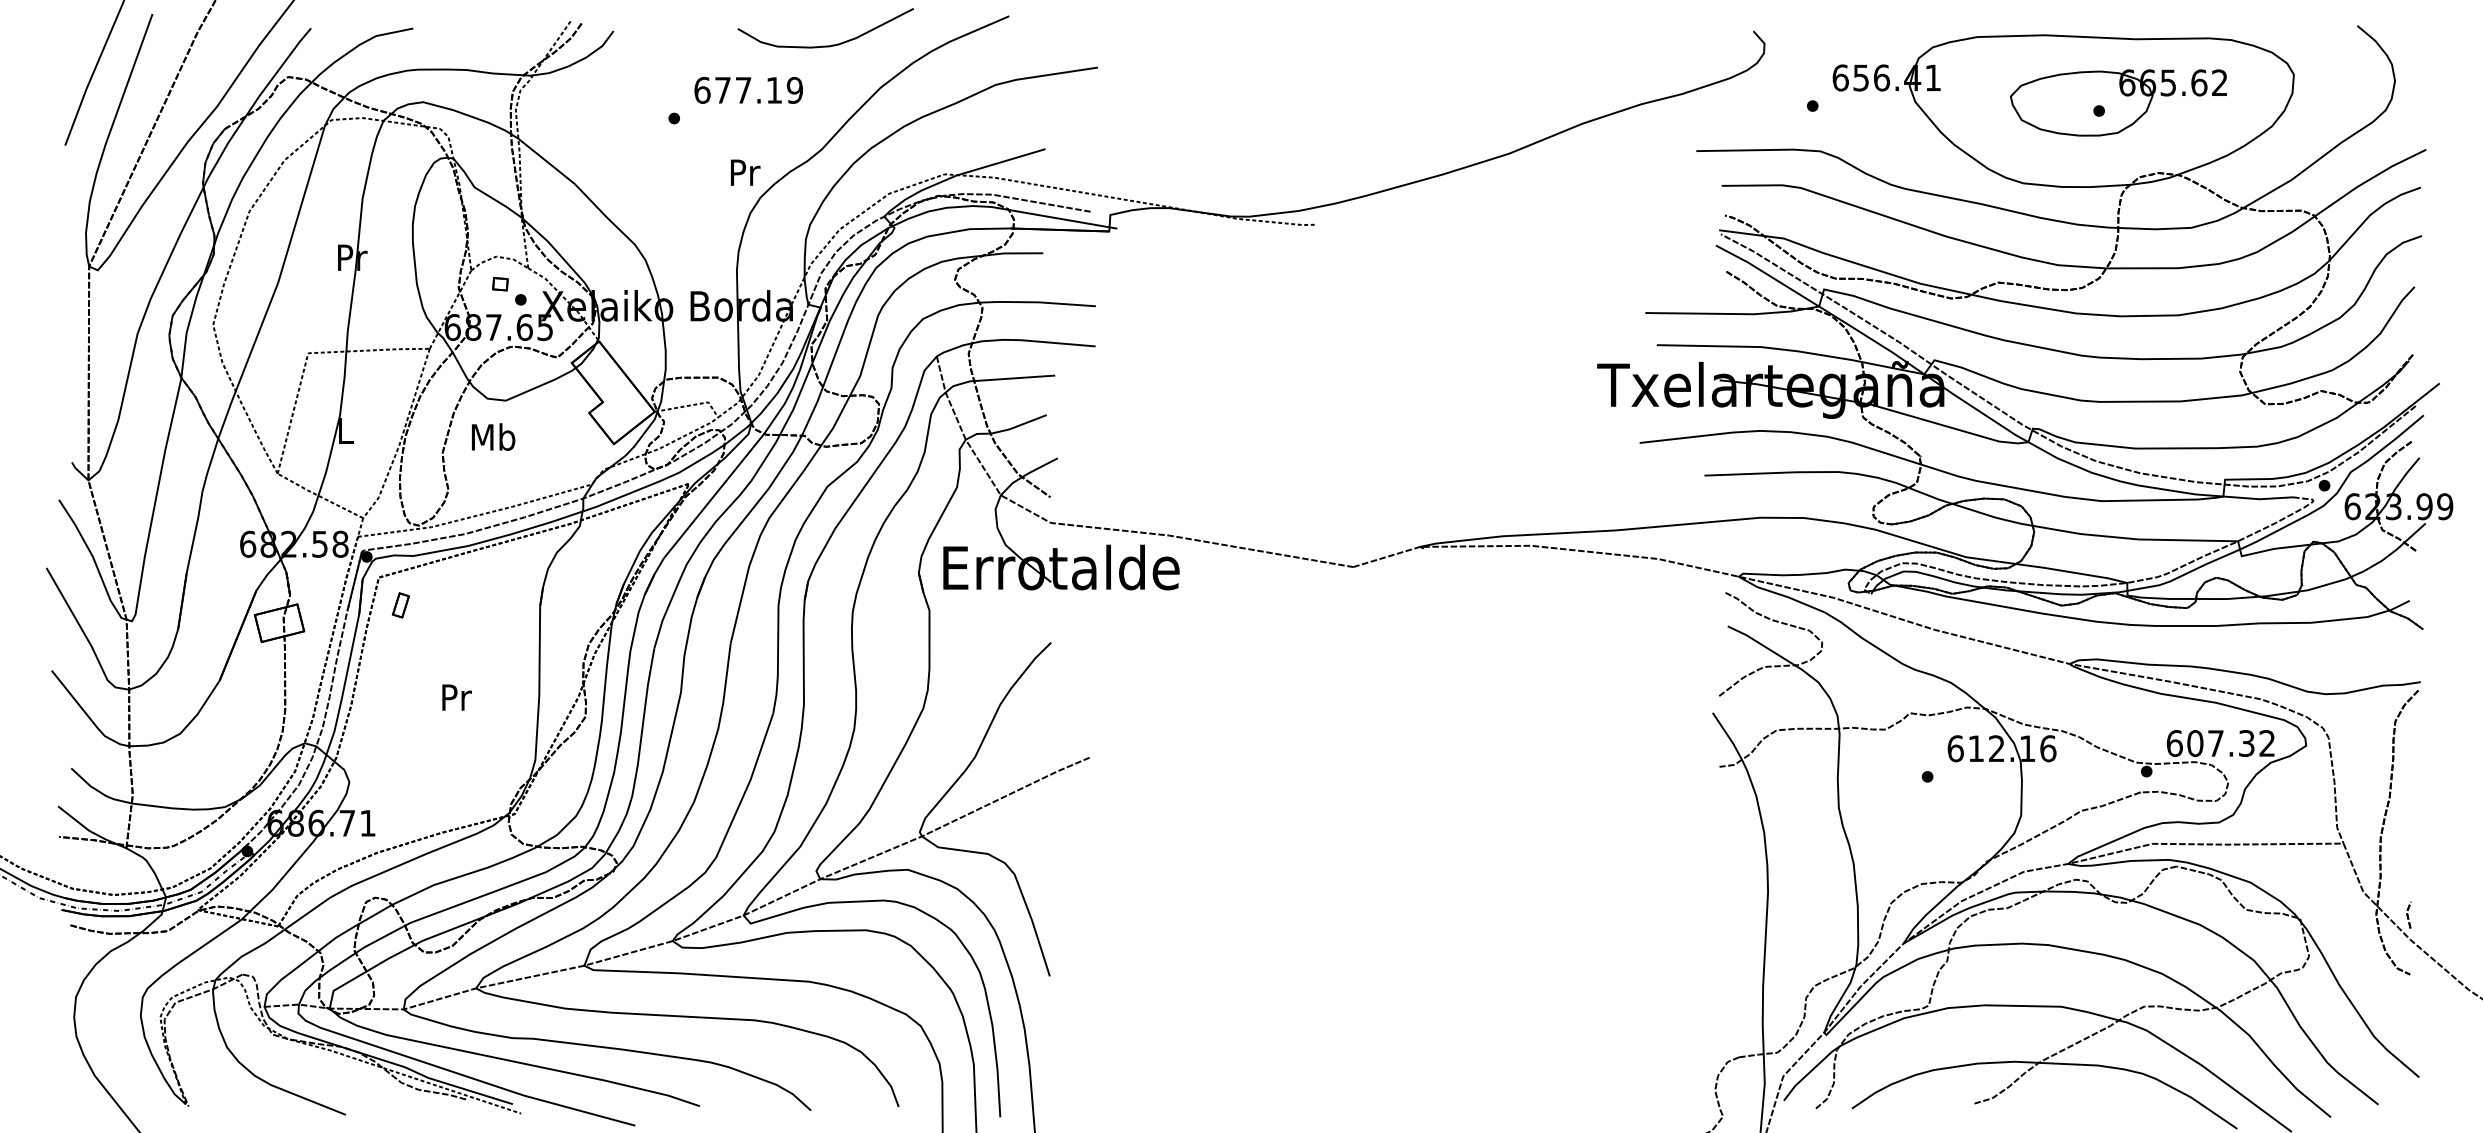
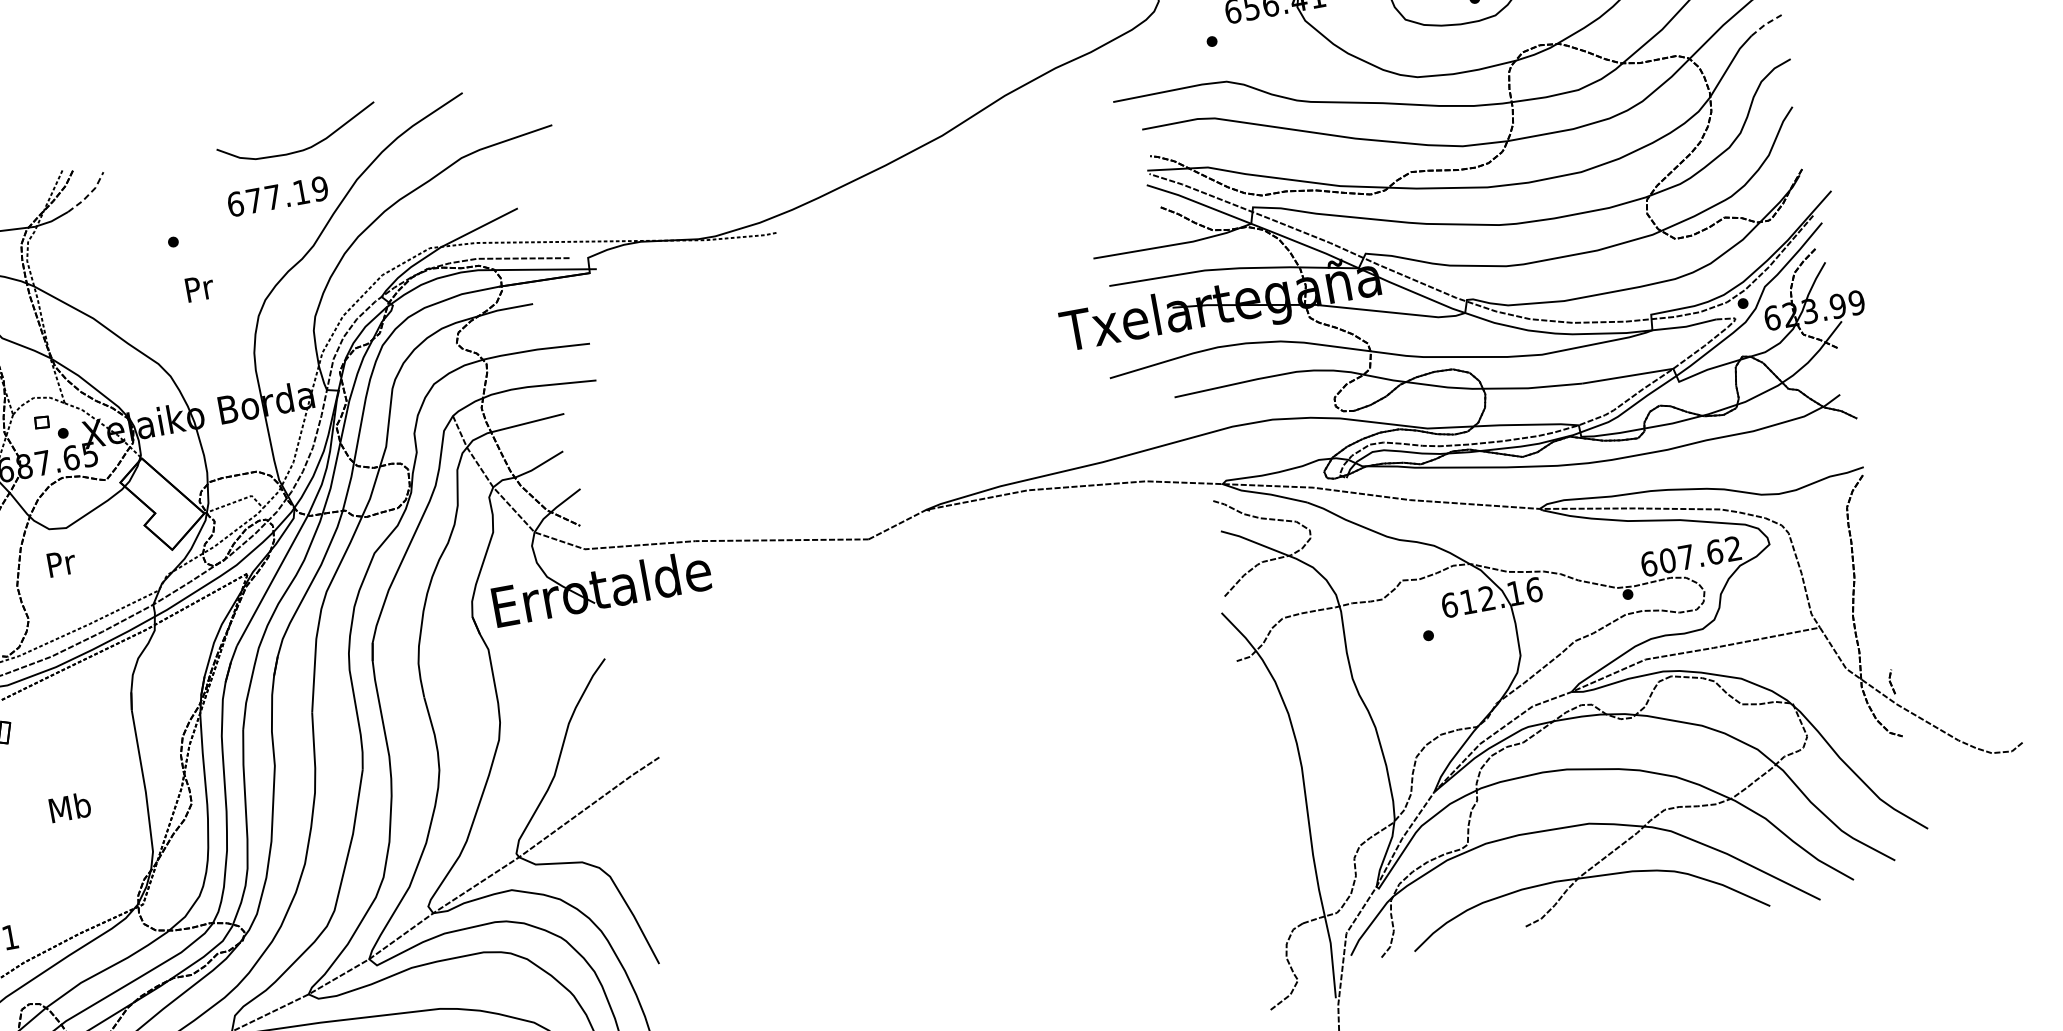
line: (594, 51) -> (89, 194), solid -> dashed
text: (748, 89) -> (277, 195), moved
text: (745, 172) -> (199, 288), moved
line: (2402, 194) -> (1765, 24), solid -> dashed
text: (493, 436) -> (60, 562), Mb -> Pr
text: (455, 697) -> (69, 807), Pr -> Mb
text: (2246, 743) -> (1714, 552), 607.32 -> 607.62

